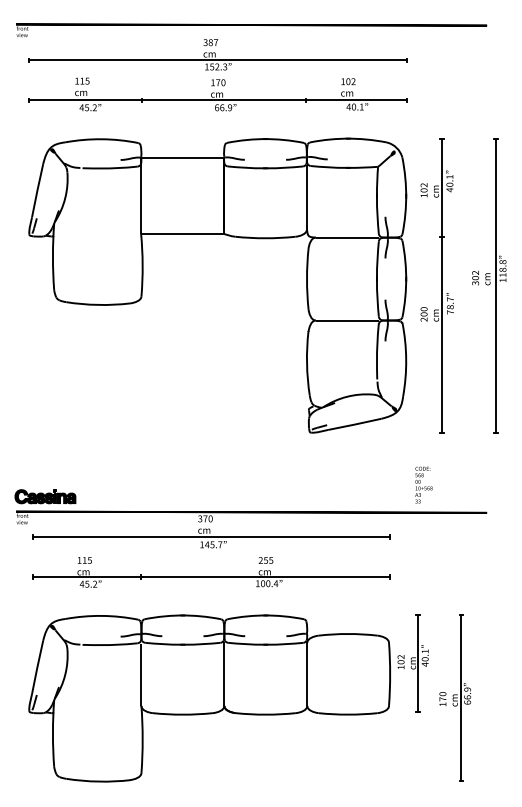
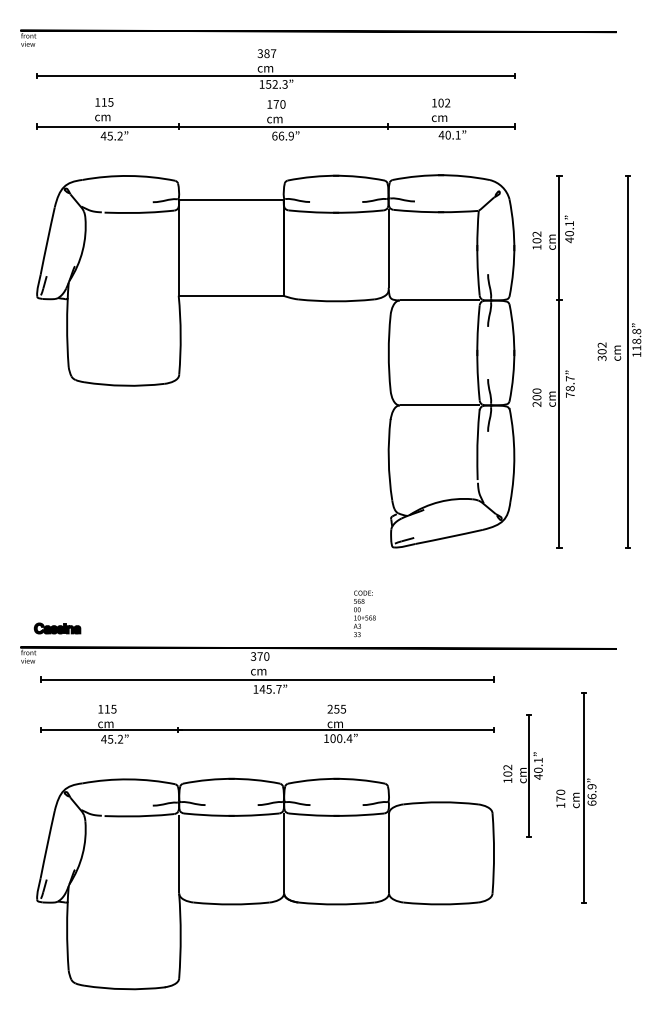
text: (423, 484) -> (364, 613), moved
part: (45, 496) -> (57, 628), size x0.6
part: (412, 663) -> (522, 775), moved
part: (455, 698) -> (576, 797), moved

